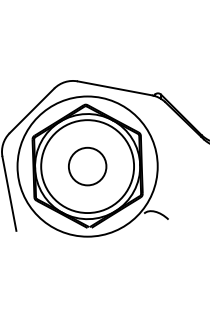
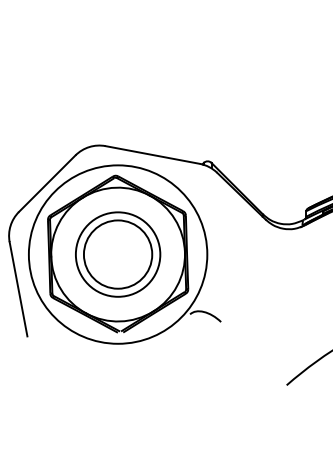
circle: (87, 166) -> (117, 254), size x0.71
circle: (87, 166) -> (117, 254), size x1.43

